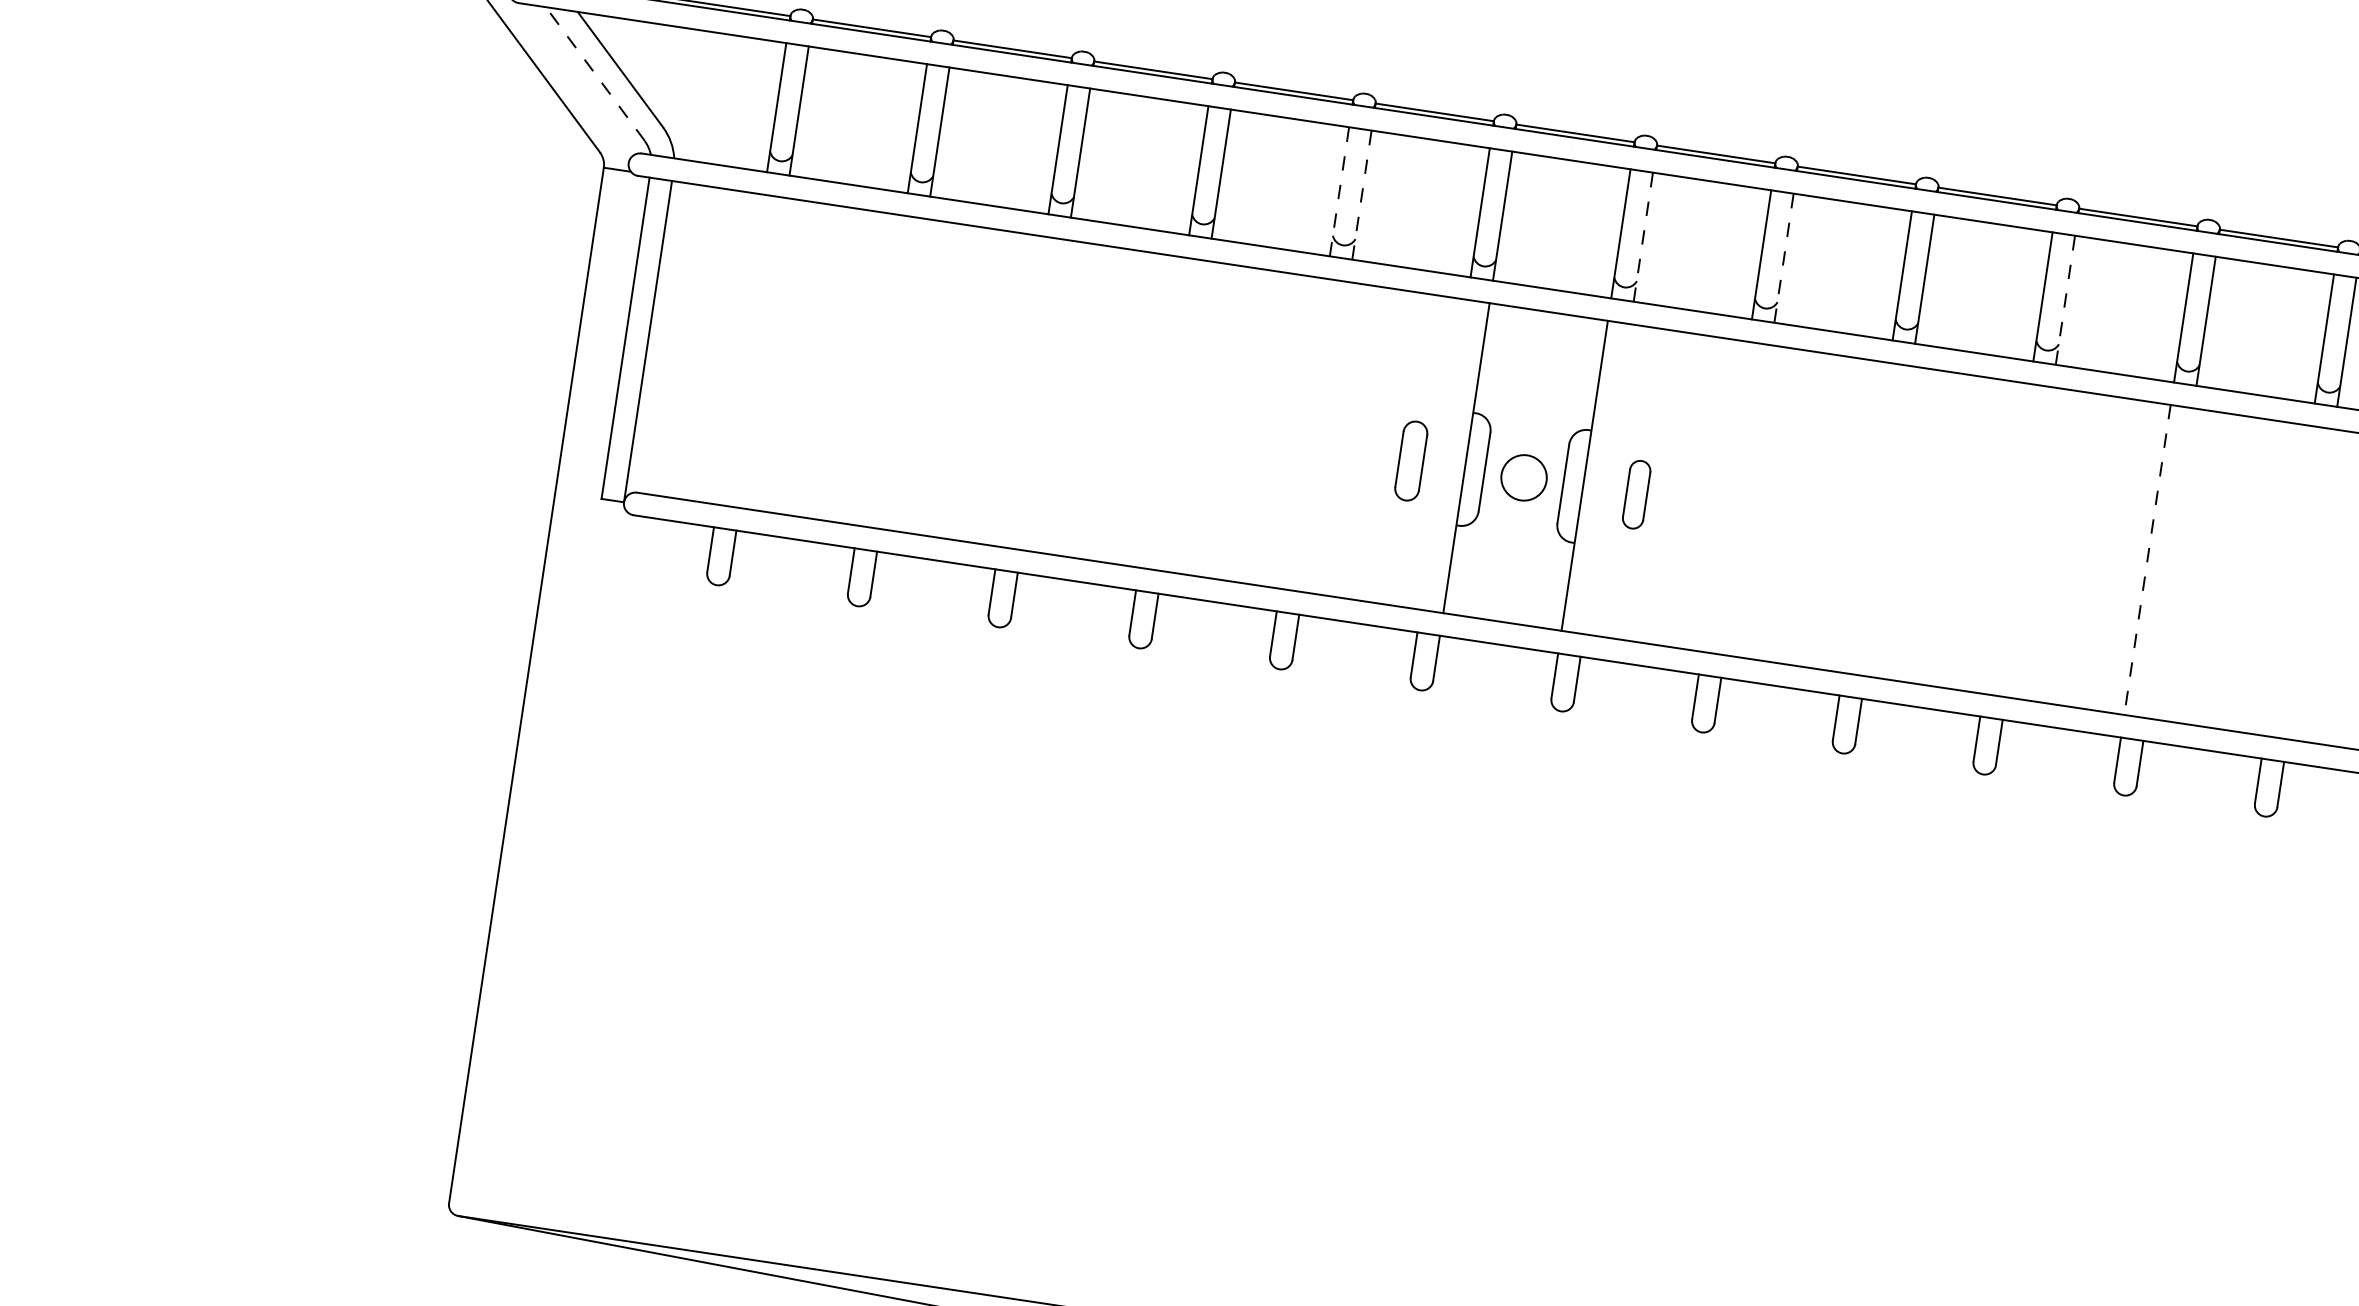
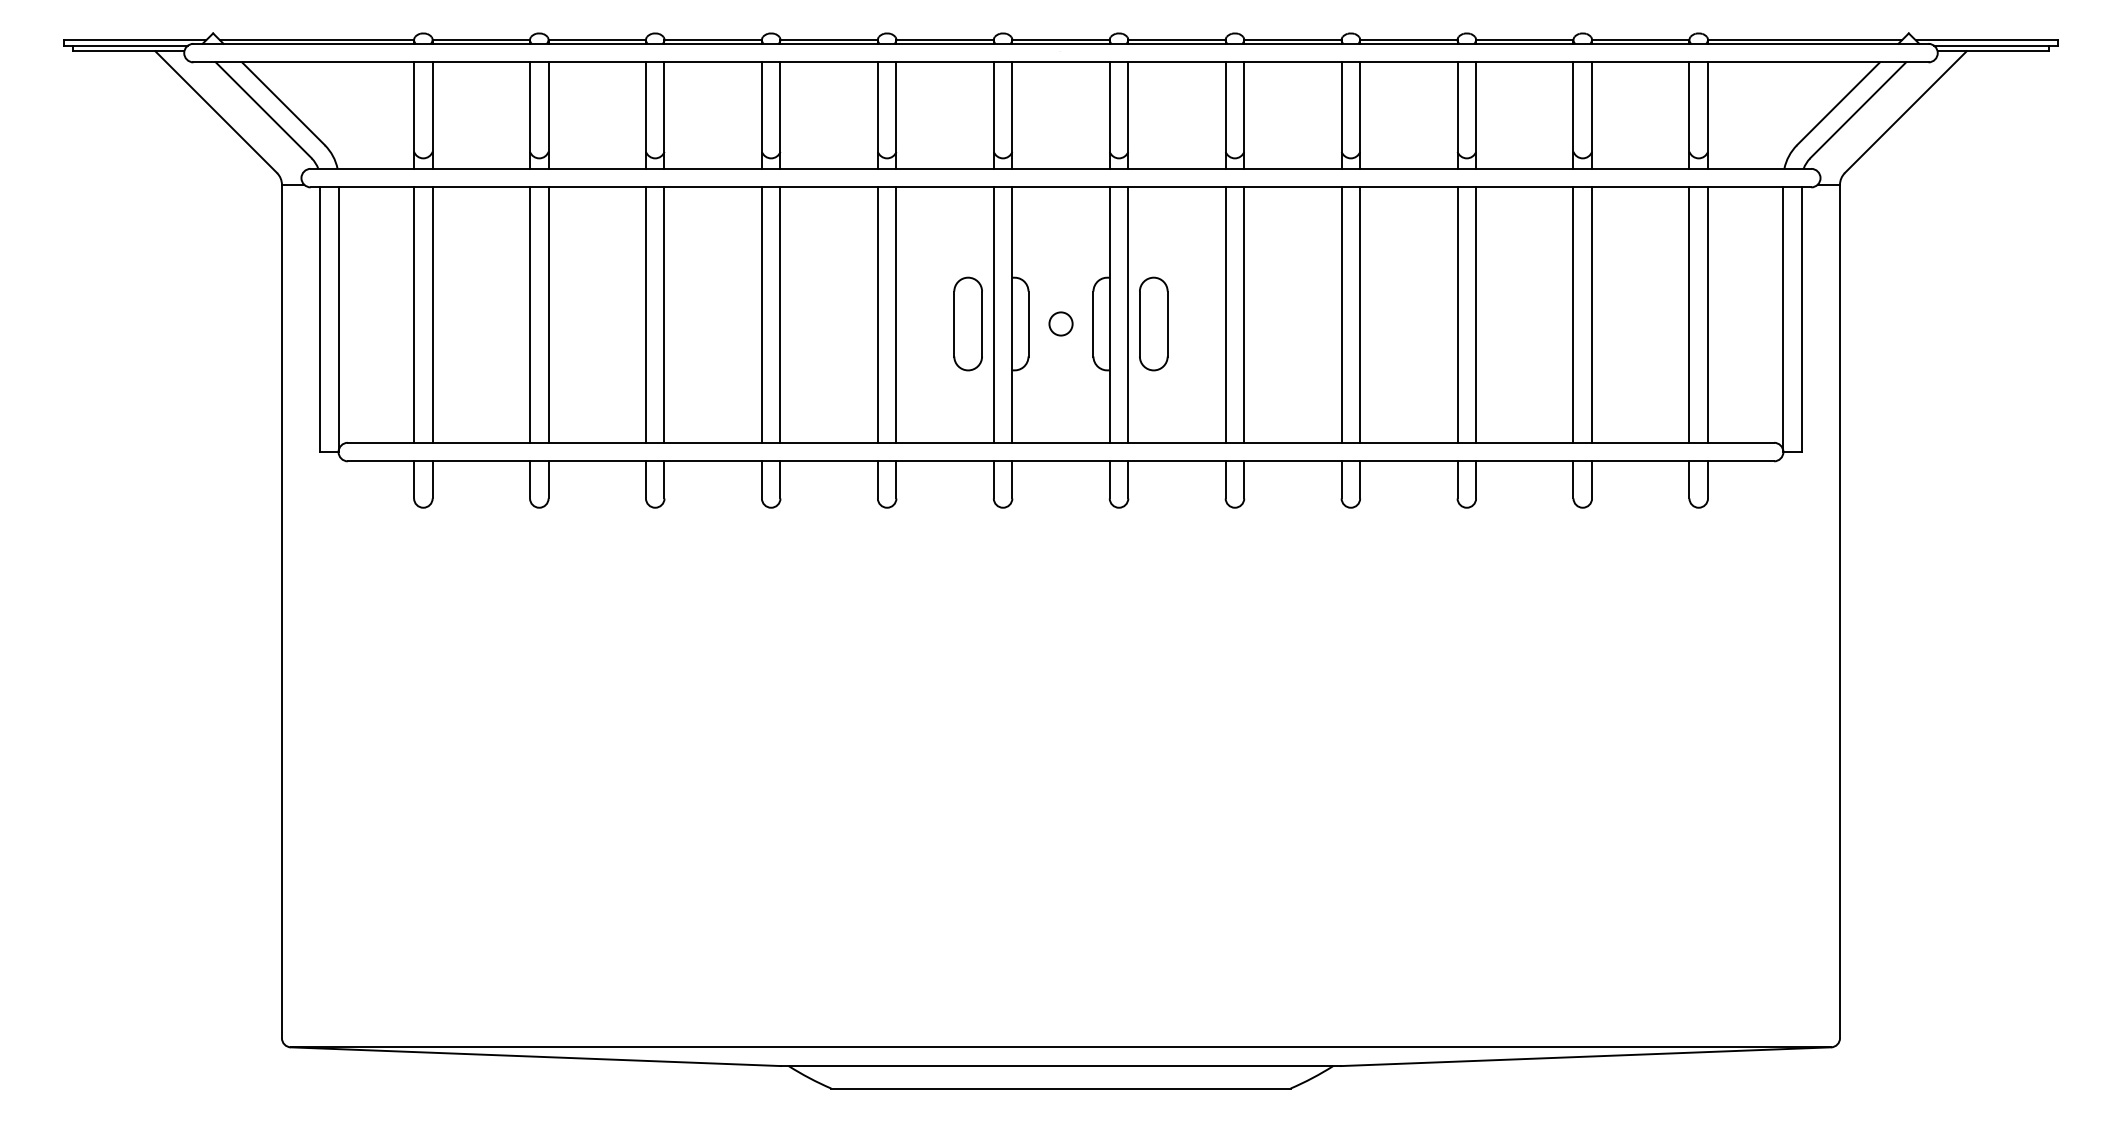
line: (594, 74) -> (263, 110), dashed -> solid
line: (1339, 191) -> (877, 115), dashed -> solid
line: (1362, 195) -> (896, 115), dashed -> solid
line: (1643, 237) -> (1128, 115), dashed -> solid
line: (1784, 258) -> (1244, 115), dashed -> solid
line: (2066, 300) -> (1476, 115), dashed -> solid
line: (741, 349) -> (414, 314), added
line: (763, 352) -> (432, 314), added
line: (881, 370) -> (530, 314), added
line: (903, 373) -> (548, 314), added
line: (1021, 390) -> (645, 314), added
line: (1044, 394) -> (664, 314), added
line: (1162, 412) -> (761, 314), added
line: (1185, 415) -> (780, 314), added
line: (1303, 433) -> (877, 314), added
line: (1326, 436) -> (896, 314), added
line: (1443, 454) -> (993, 314), added
part: (1410, 460) -> (967, 323), size x1.43
circle: (1523, 477) -> (1060, 323), size x0.62
line: (1607, 478) -> (1128, 314), added
part: (1636, 494) -> (1153, 323), size x1.67
line: (1725, 496) -> (1225, 314), added
line: (1748, 499) -> (1244, 314), added
line: (1866, 517) -> (1341, 314), added
line: (1889, 520) -> (1360, 314), added
line: (2006, 538) -> (1457, 314), added
line: (2029, 541) -> (1476, 314), added
line: (2147, 560) -> (1573, 315), dashed -> solid
line: (2169, 562) -> (1591, 314), added
line: (2288, 580) -> (1689, 314), added
line: (2310, 583) -> (1707, 314), added

